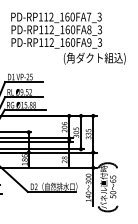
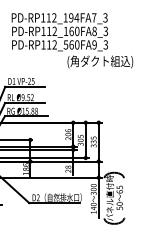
text: (70, 16) -> (74, 17), PD-RP112_160FA7_3 -> PD-RP112_194FA7_3
text: (61, 42) -> (65, 44), PD-RP112_160FA9_3 -> PD-RP112_560FA9_3

